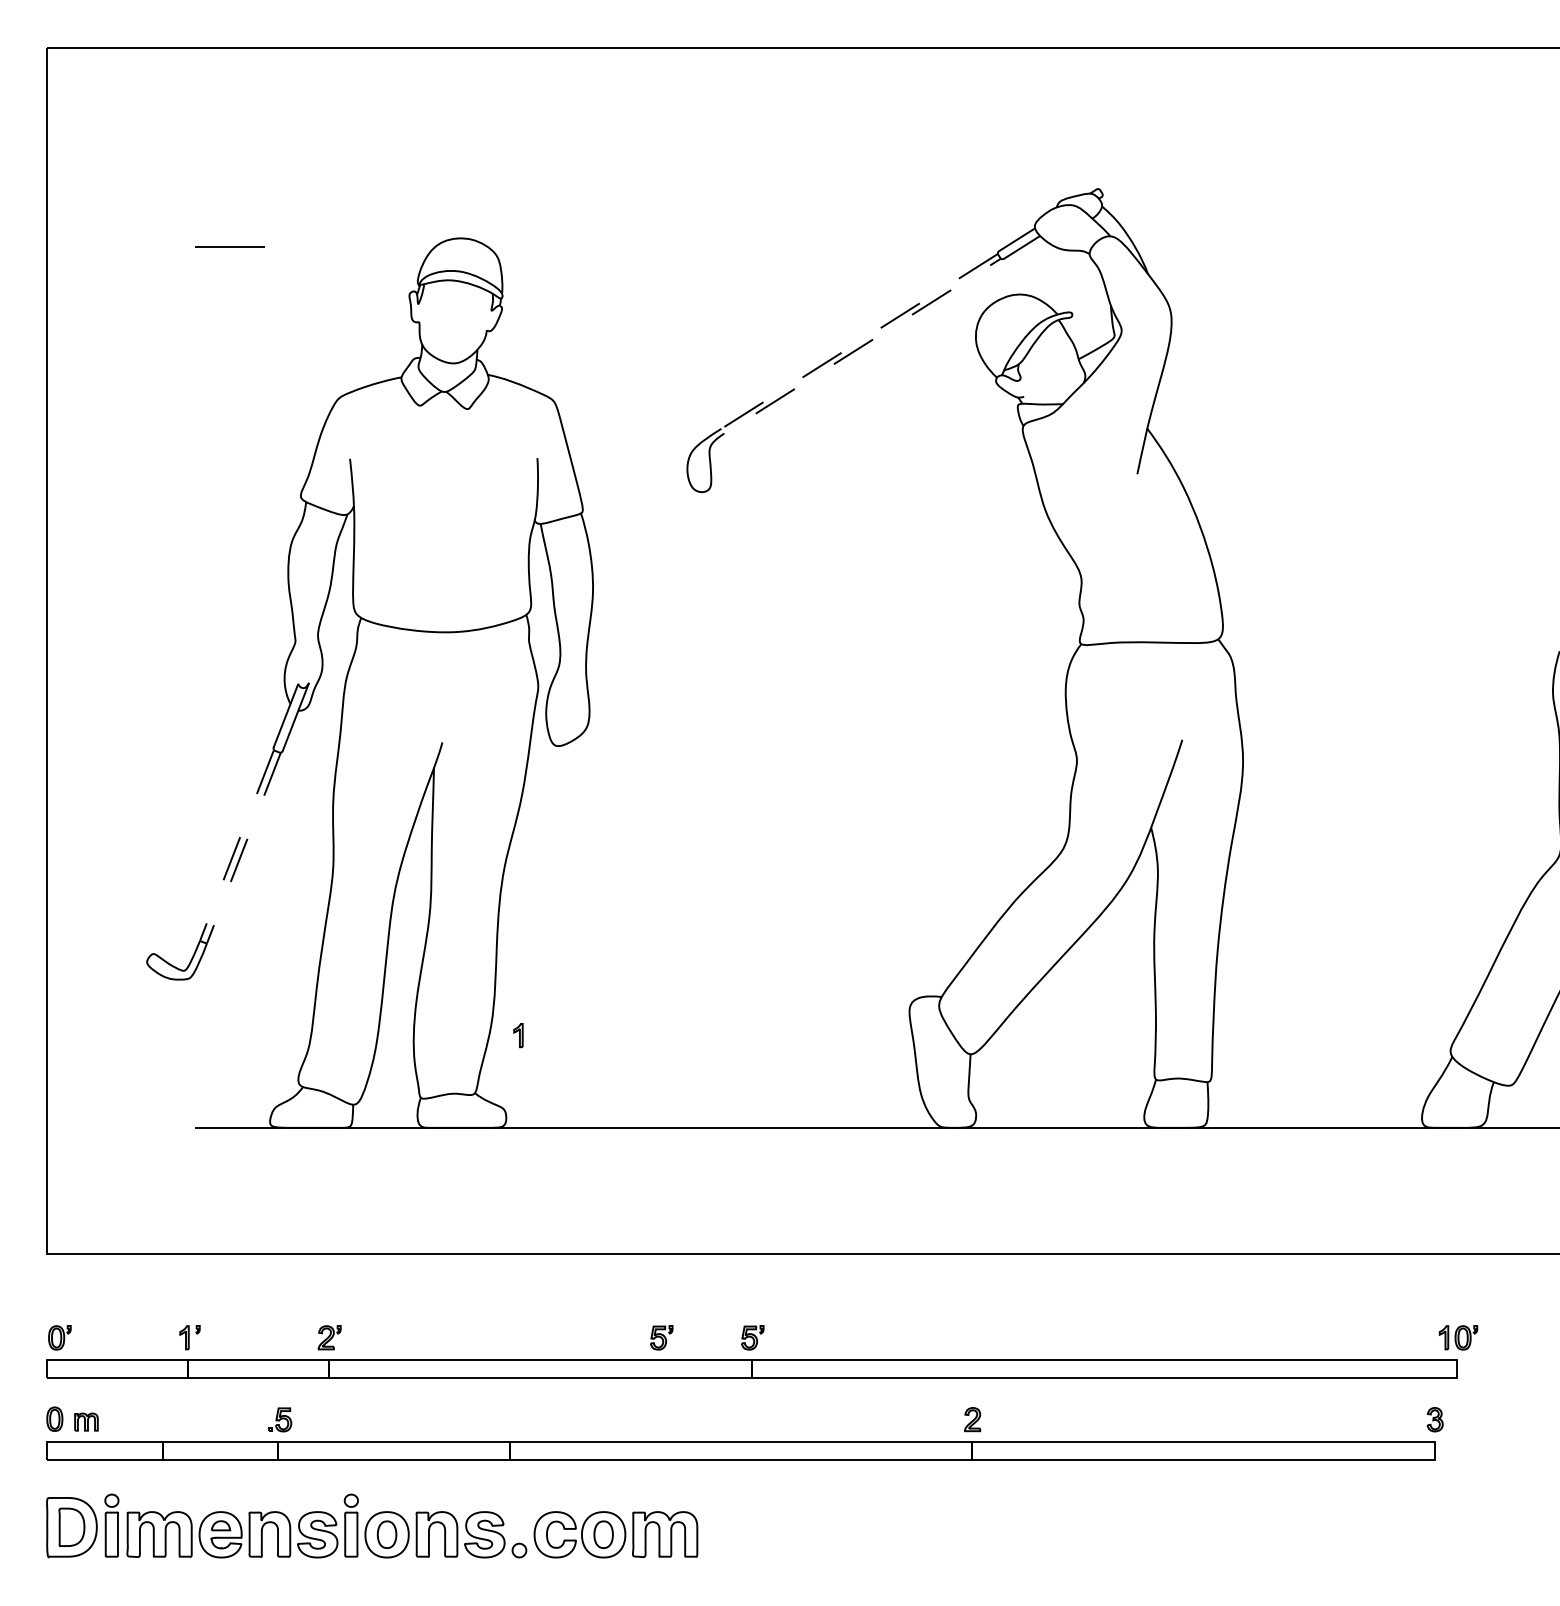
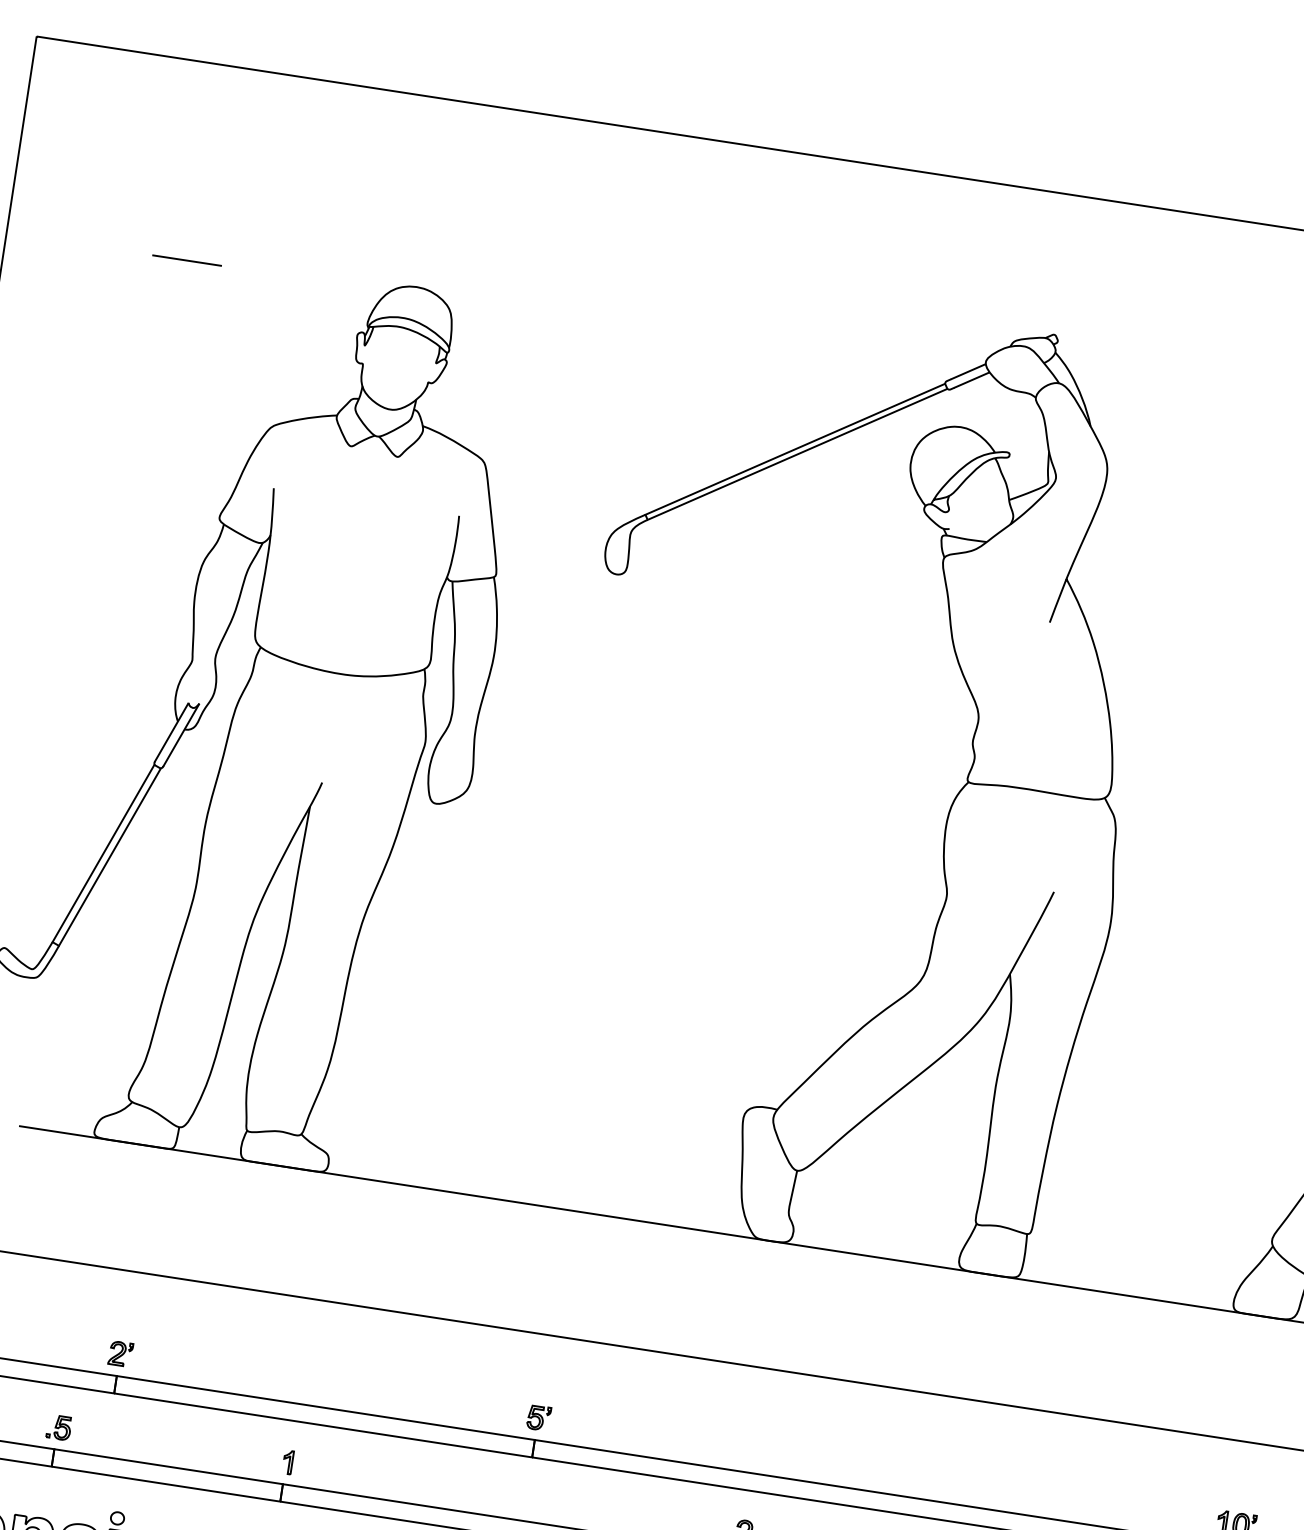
line: (722, 431) -> (646, 517), dashed -> solid
line: (203, 942) -> (55, 944), dashed -> solid
part: (518, 1035) -> (288, 1462), moved
part: (661, 1337) -> (448, 1403), removed

